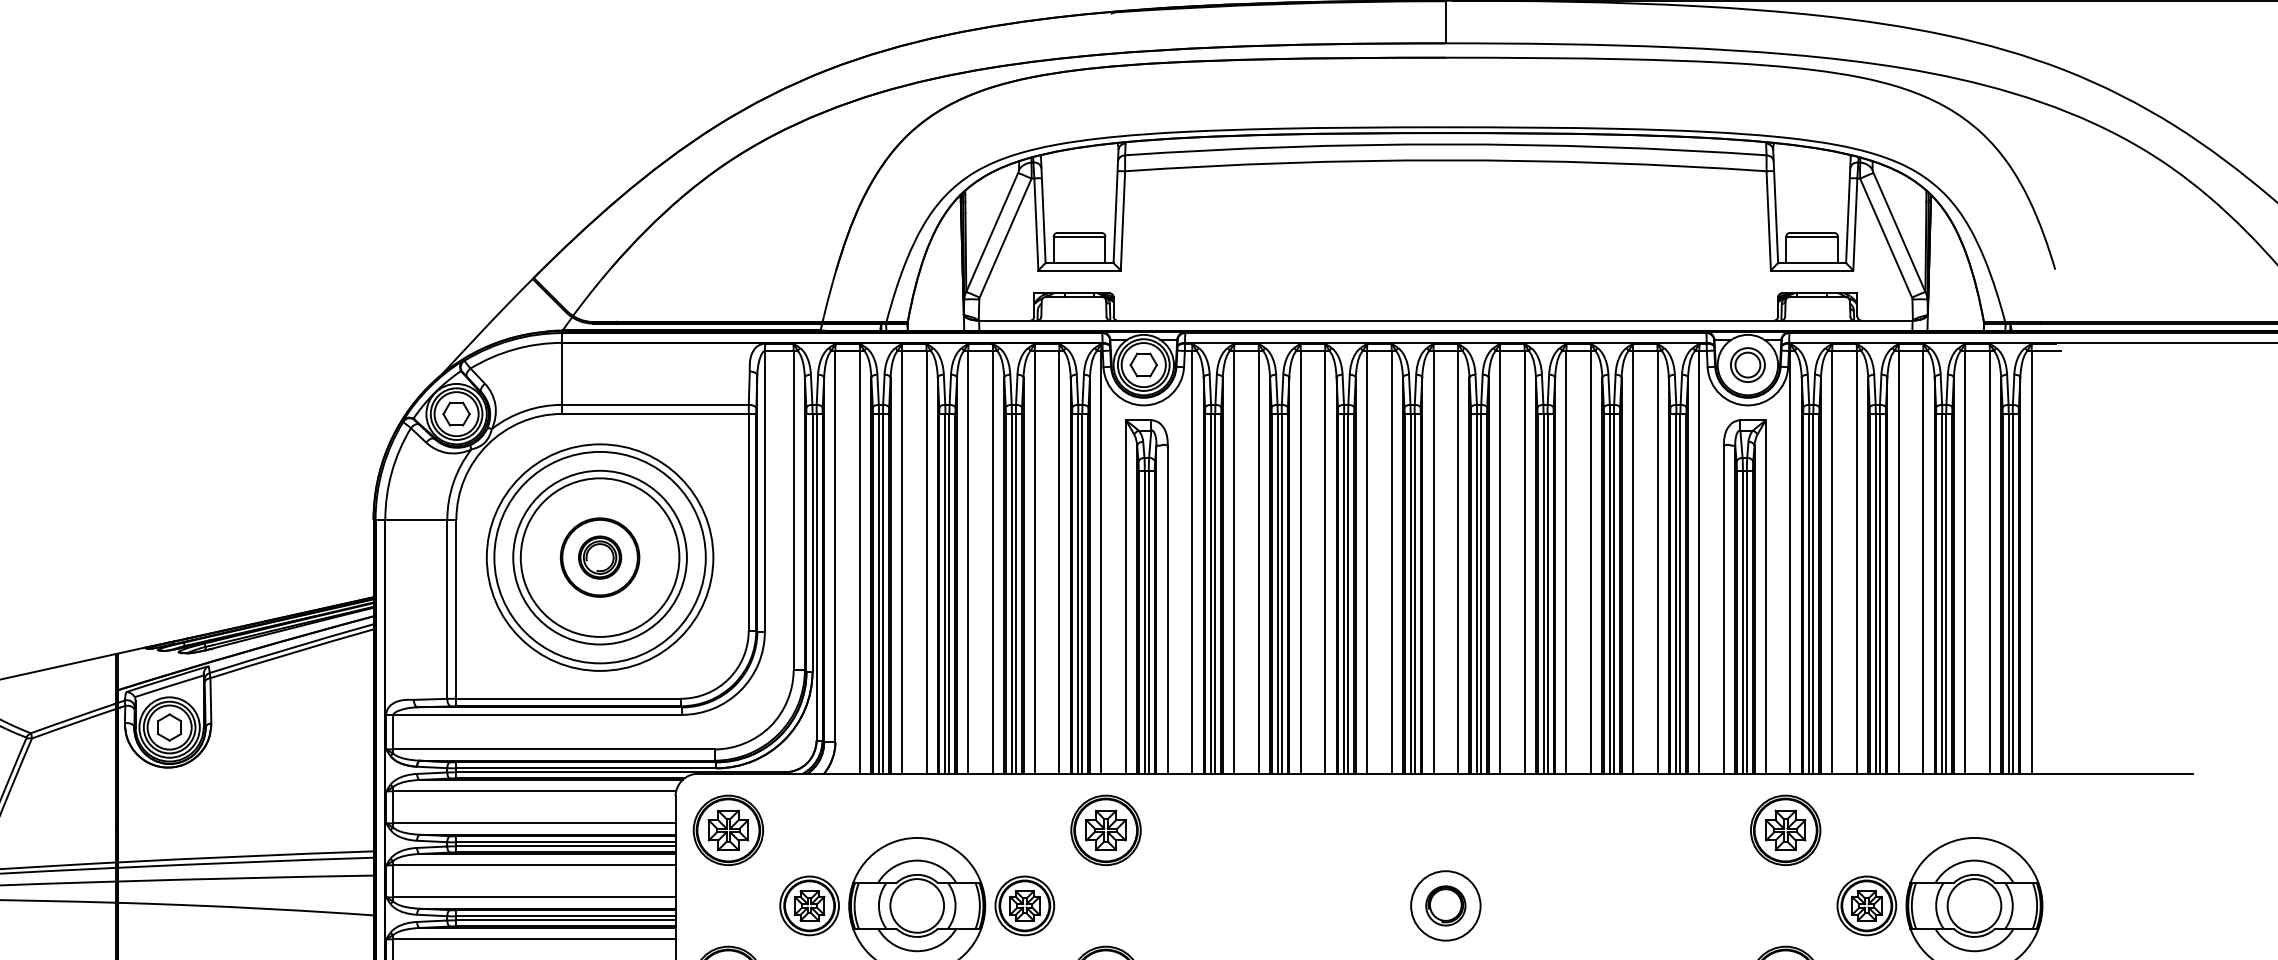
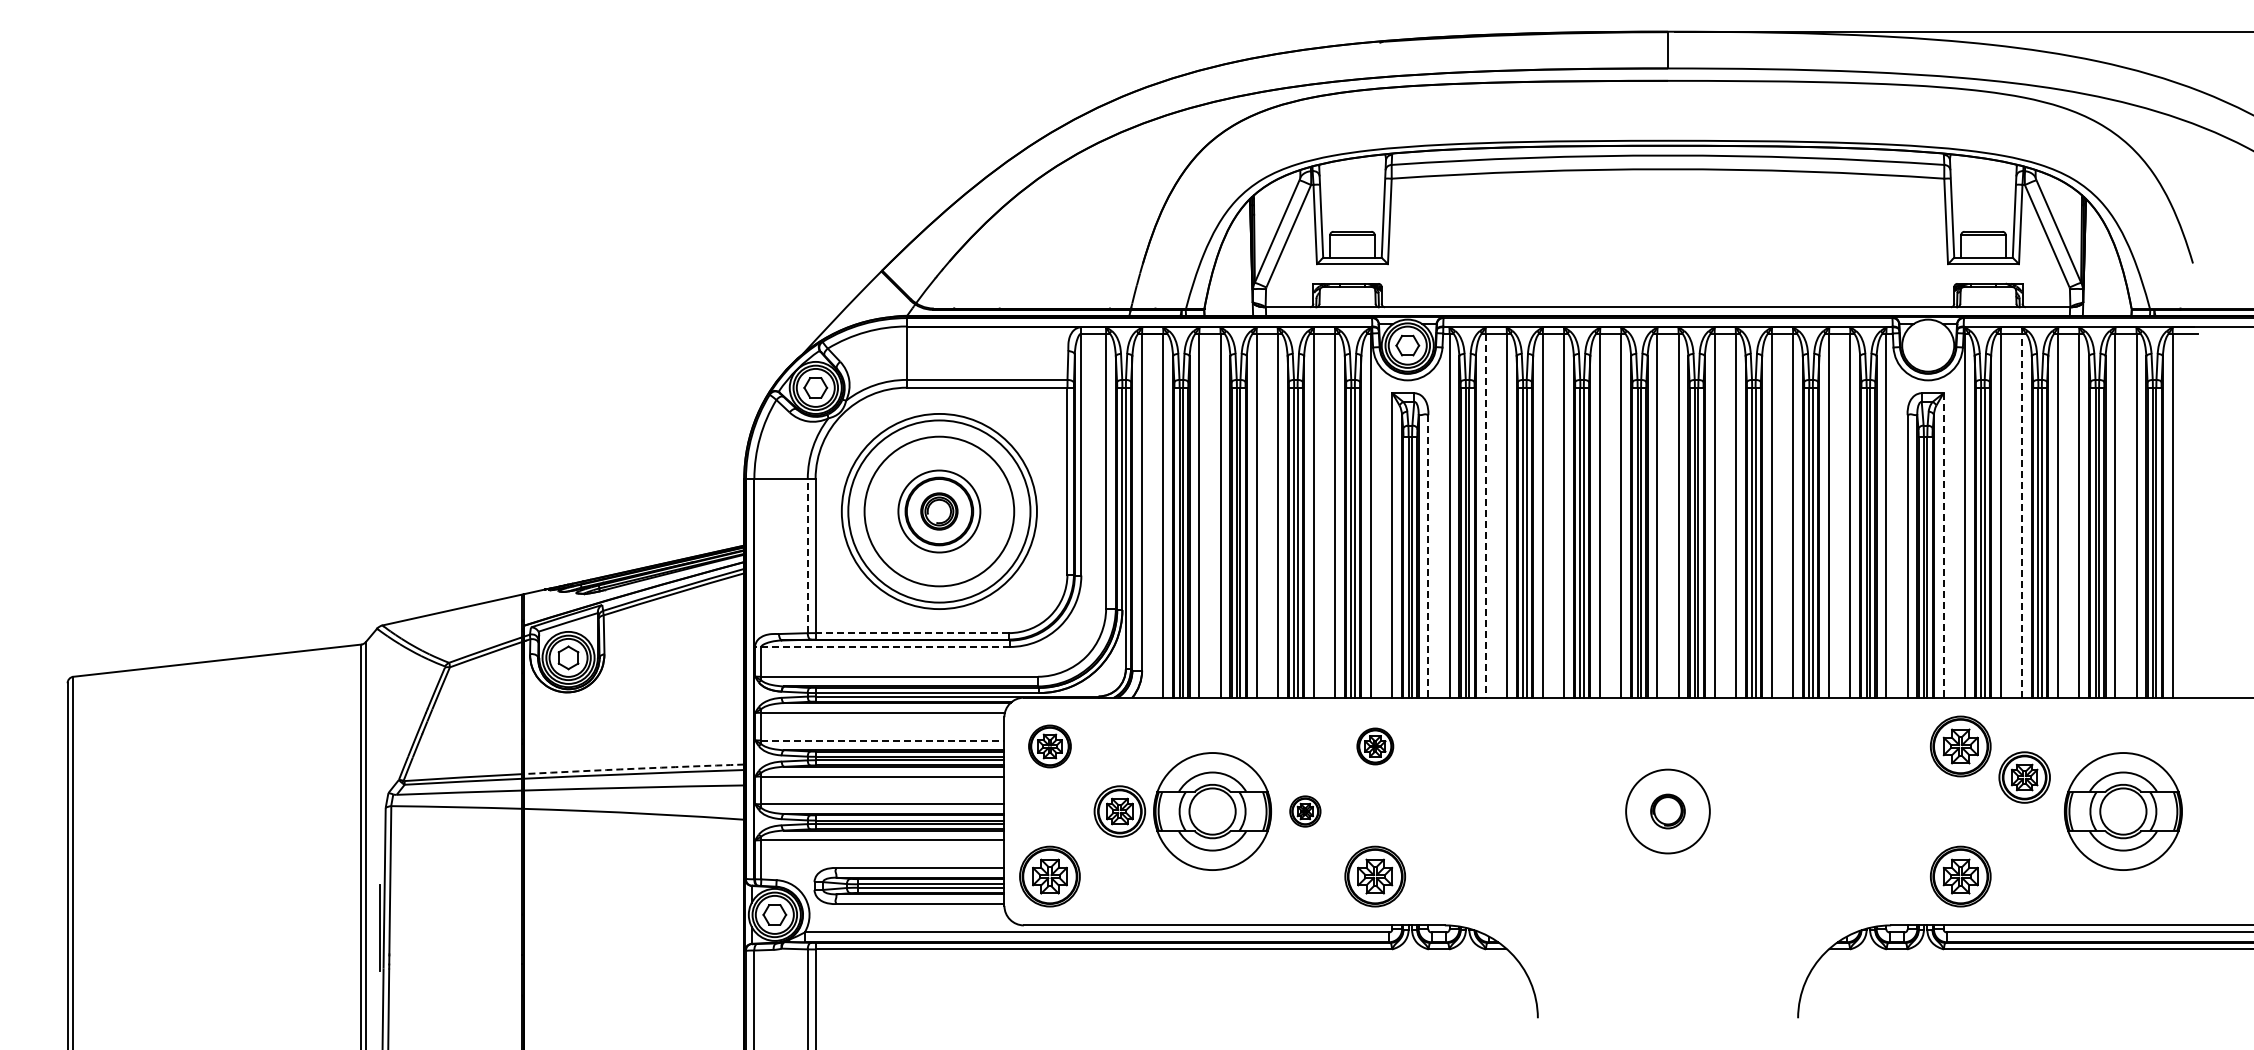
part: (1747, 364) -> (1927, 345), removed
circle: (600, 557) -> (939, 511), size x0.6
line: (1857, 562) -> (2022, 515), solid -> dashed
line: (1234, 563) -> (1485, 516), solid -> dashed
line: (1765, 597) -> (1943, 545), solid -> dashed
line: (446, 608) -> (807, 555), solid -> dashed
line: (1167, 609) -> (1428, 556), solid -> dashed
line: (568, 699) -> (912, 633), solid -> dashed
line: (532, 714) -> (881, 646), solid -> dashed
line: (534, 823) -> (882, 740), solid -> dashed
part: (727, 830) -> (1049, 746), size x0.7
part: (1106, 830) -> (1375, 746), size x0.6
arc: (245, 855) -> (633, 768), solid -> dashed
part: (1025, 905) -> (1305, 811), size x0.6
circle: (1445, 905) -> (1667, 811), size x1.4
part: (1866, 905) -> (2024, 777), moved

